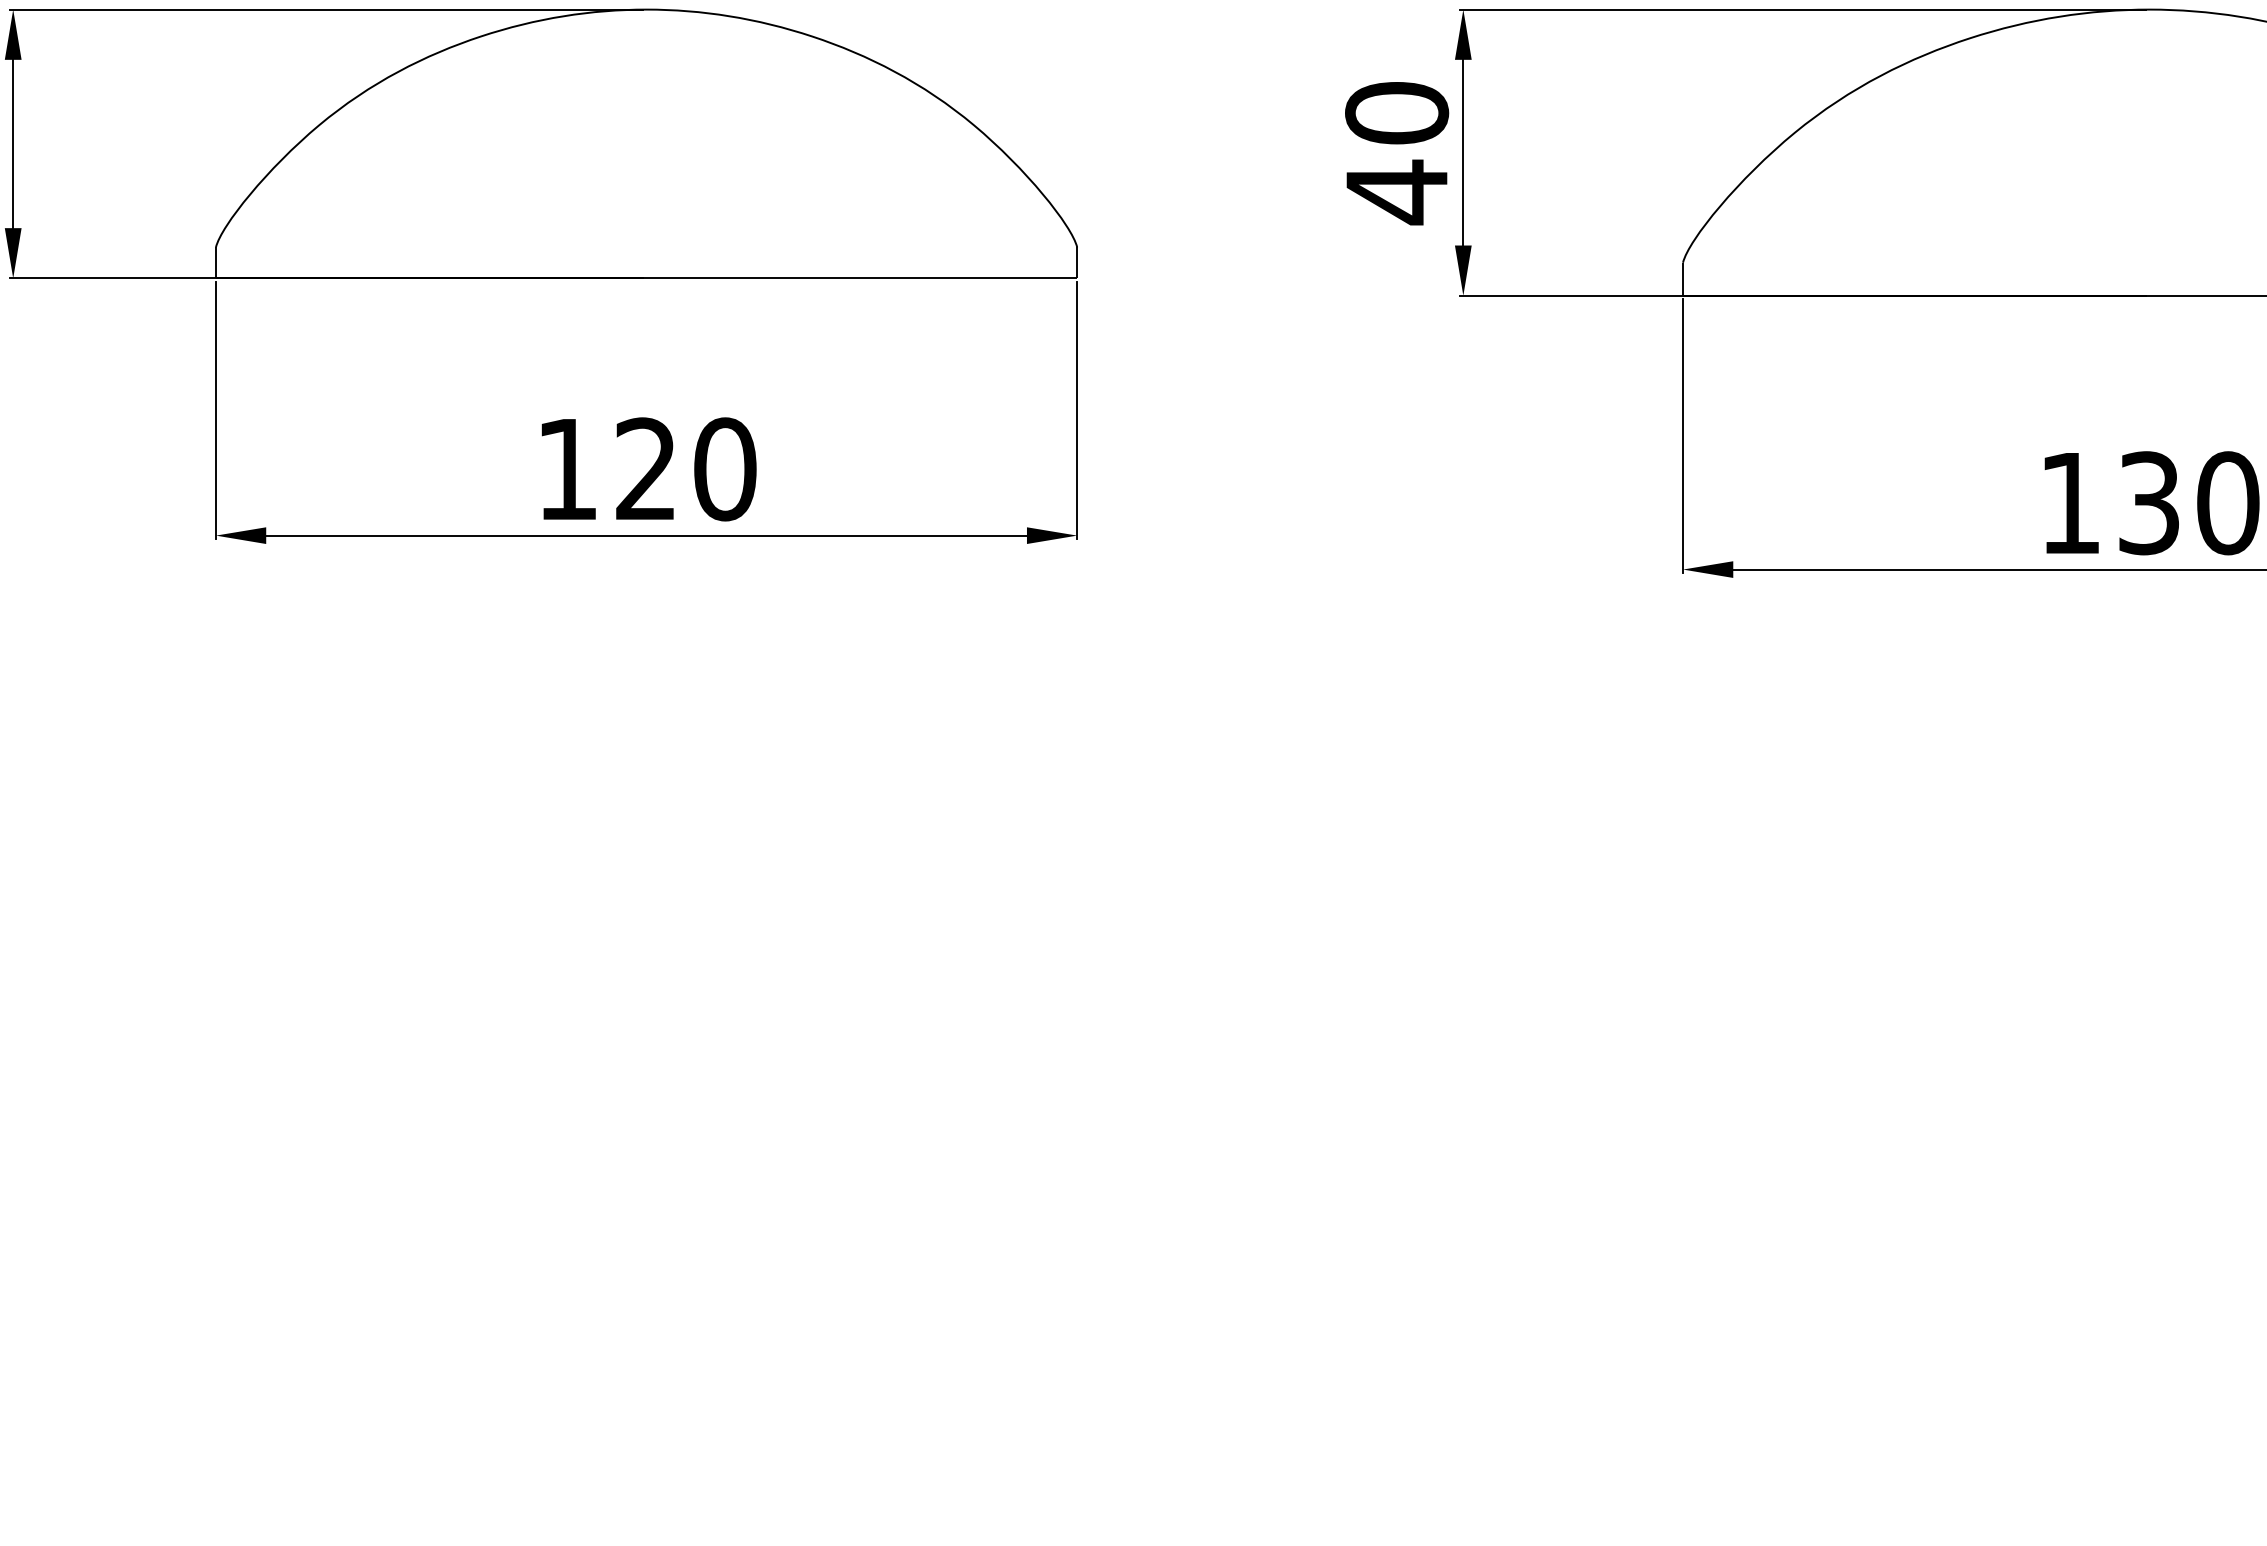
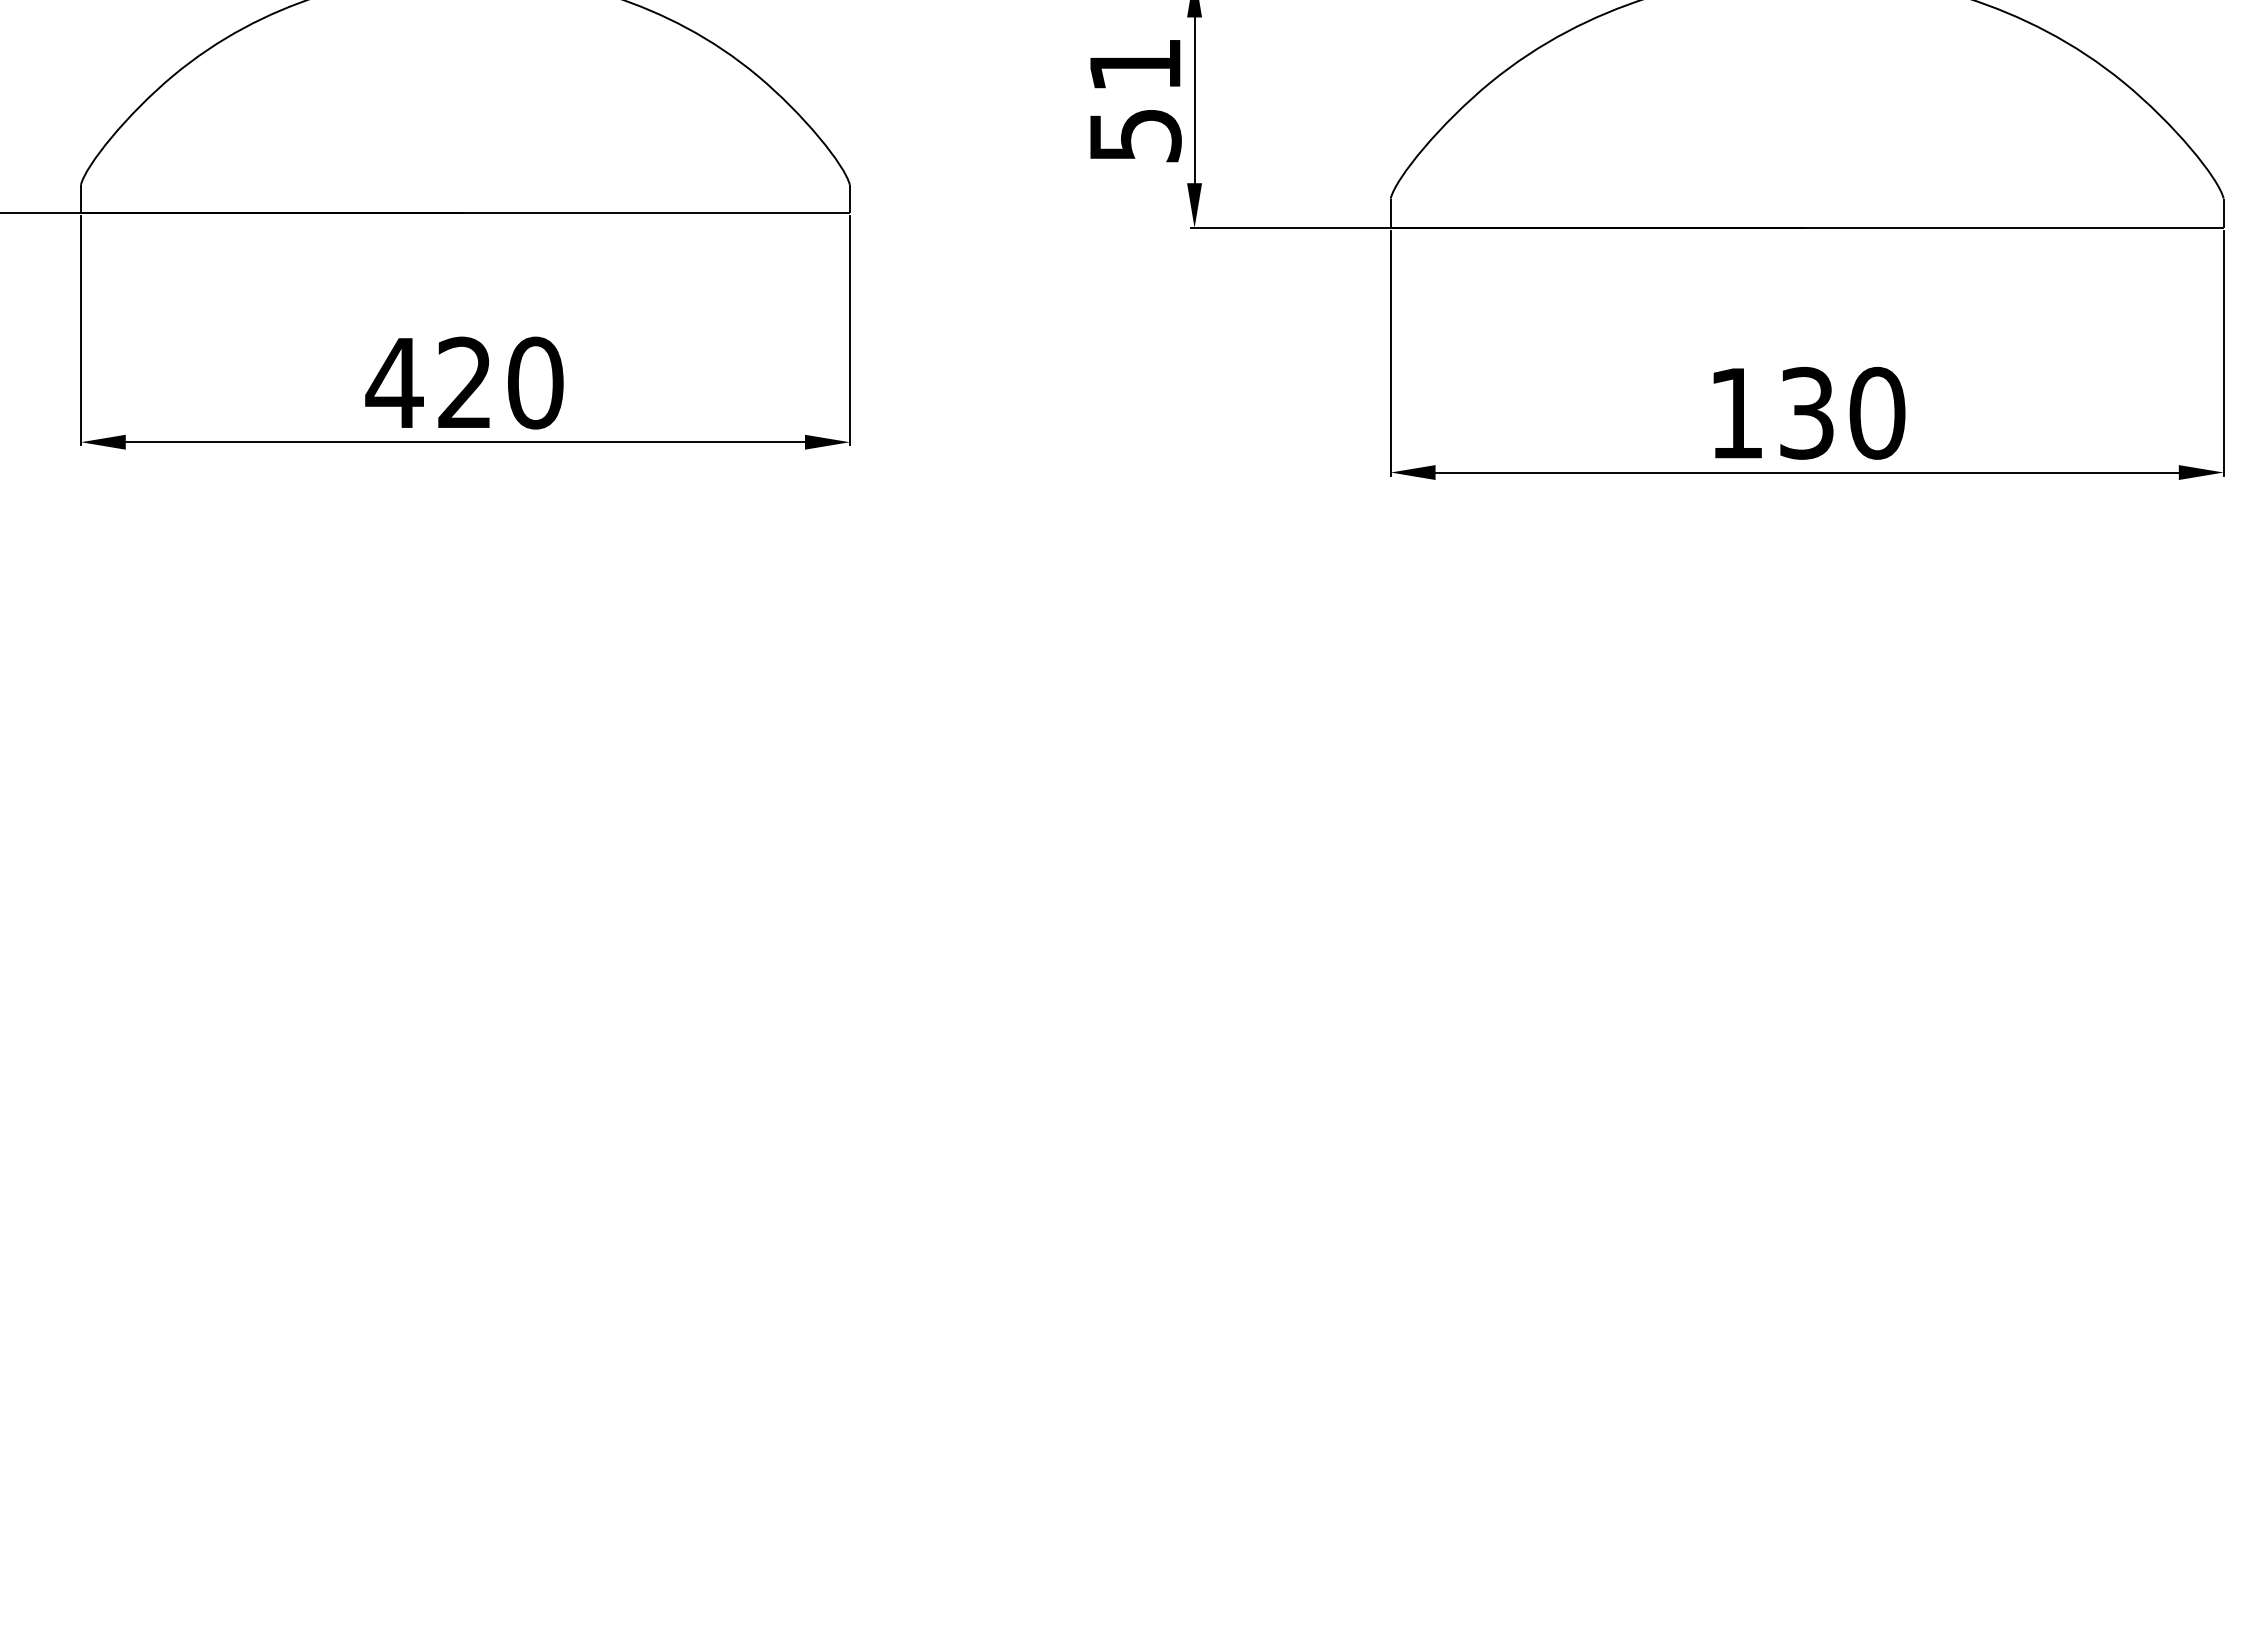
text: (1397, 153) -> (1135, 101), 40 -> 51
text: (567, 468) -> (394, 382), 120 -> 420

